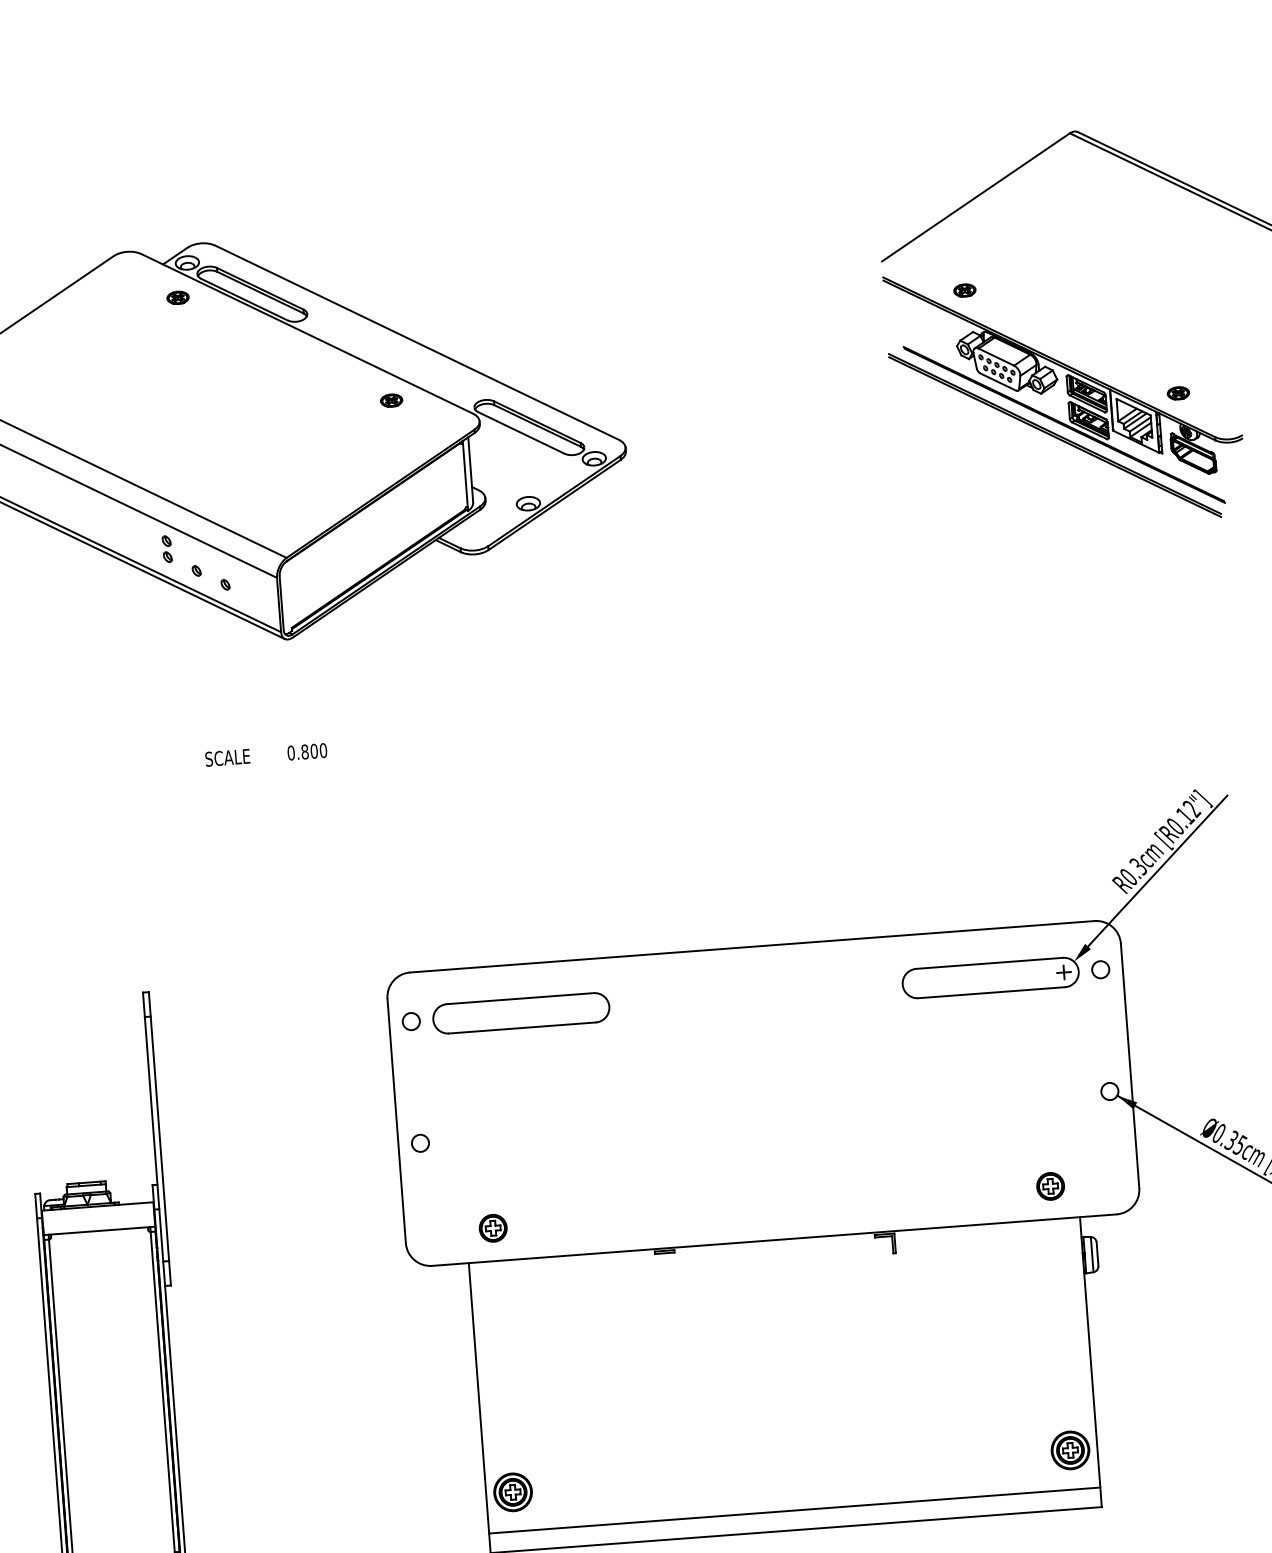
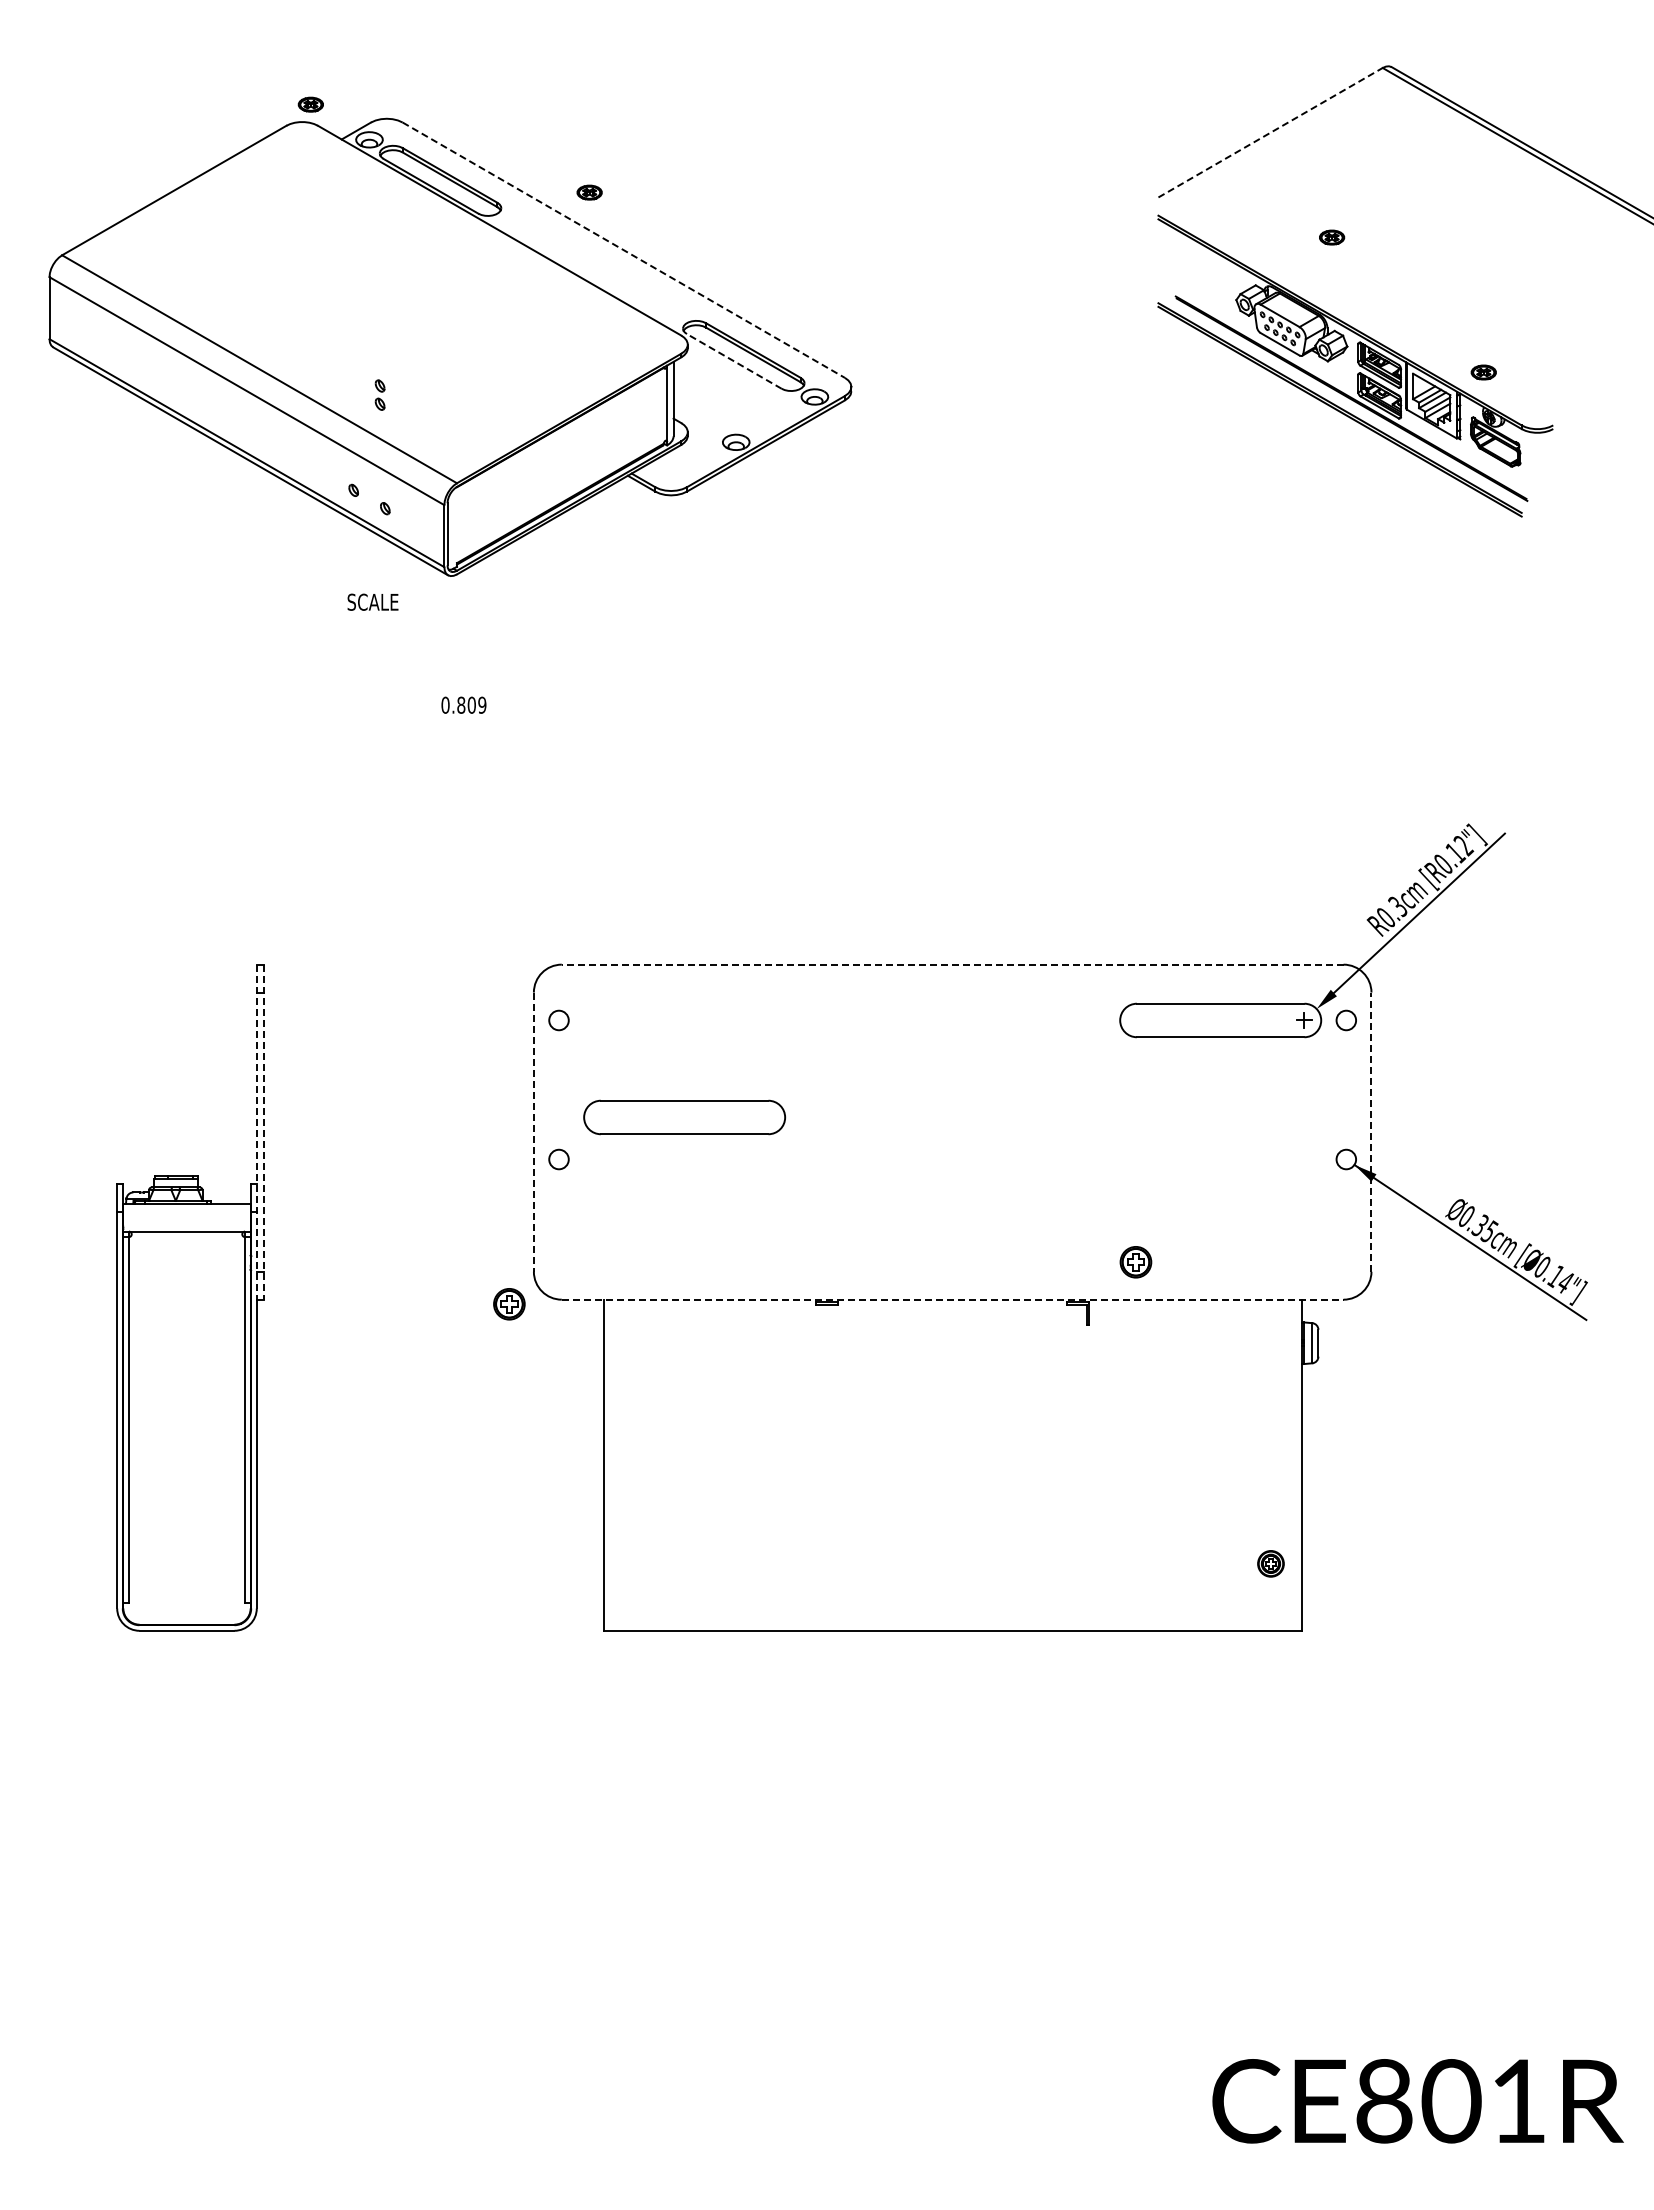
line: (976, 197) -> (1271, 132), solid -> dashed
part: (965, 290) -> (1332, 237), moved
part: (177, 297) -> (310, 104), moved
line: (417, 343) -> (624, 250), solid -> dashed
part: (391, 400) -> (589, 192), moved
line: (521, 433) -> (734, 361), solid -> dashed
part: (166, 548) -> (379, 394), moved
text: (323, 750) -> (482, 705), 0.800 -> 0.809
text: (227, 757) -> (372, 601), moved
line: (752, 946) -> (952, 964), solid -> dashed
part: (521, 1013) -> (684, 1117), moved
line: (1130, 1066) -> (1371, 1132), solid -> dashed
line: (396, 1121) -> (533, 1132), solid -> dashed
line: (153, 1139) -> (256, 1132), solid -> dashed
line: (159, 1139) -> (263, 1132), solid -> dashed
part: (1050, 1186) -> (1135, 1262), moved
part: (493, 1228) -> (509, 1304), moved
line: (774, 1239) -> (952, 1299), solid -> dashed
part: (1070, 1450) -> (1270, 1563), size x0.6
part: (513, 1492) -> (634, 1563), removed
line: (794, 1510) -> (952, 1608), removed

